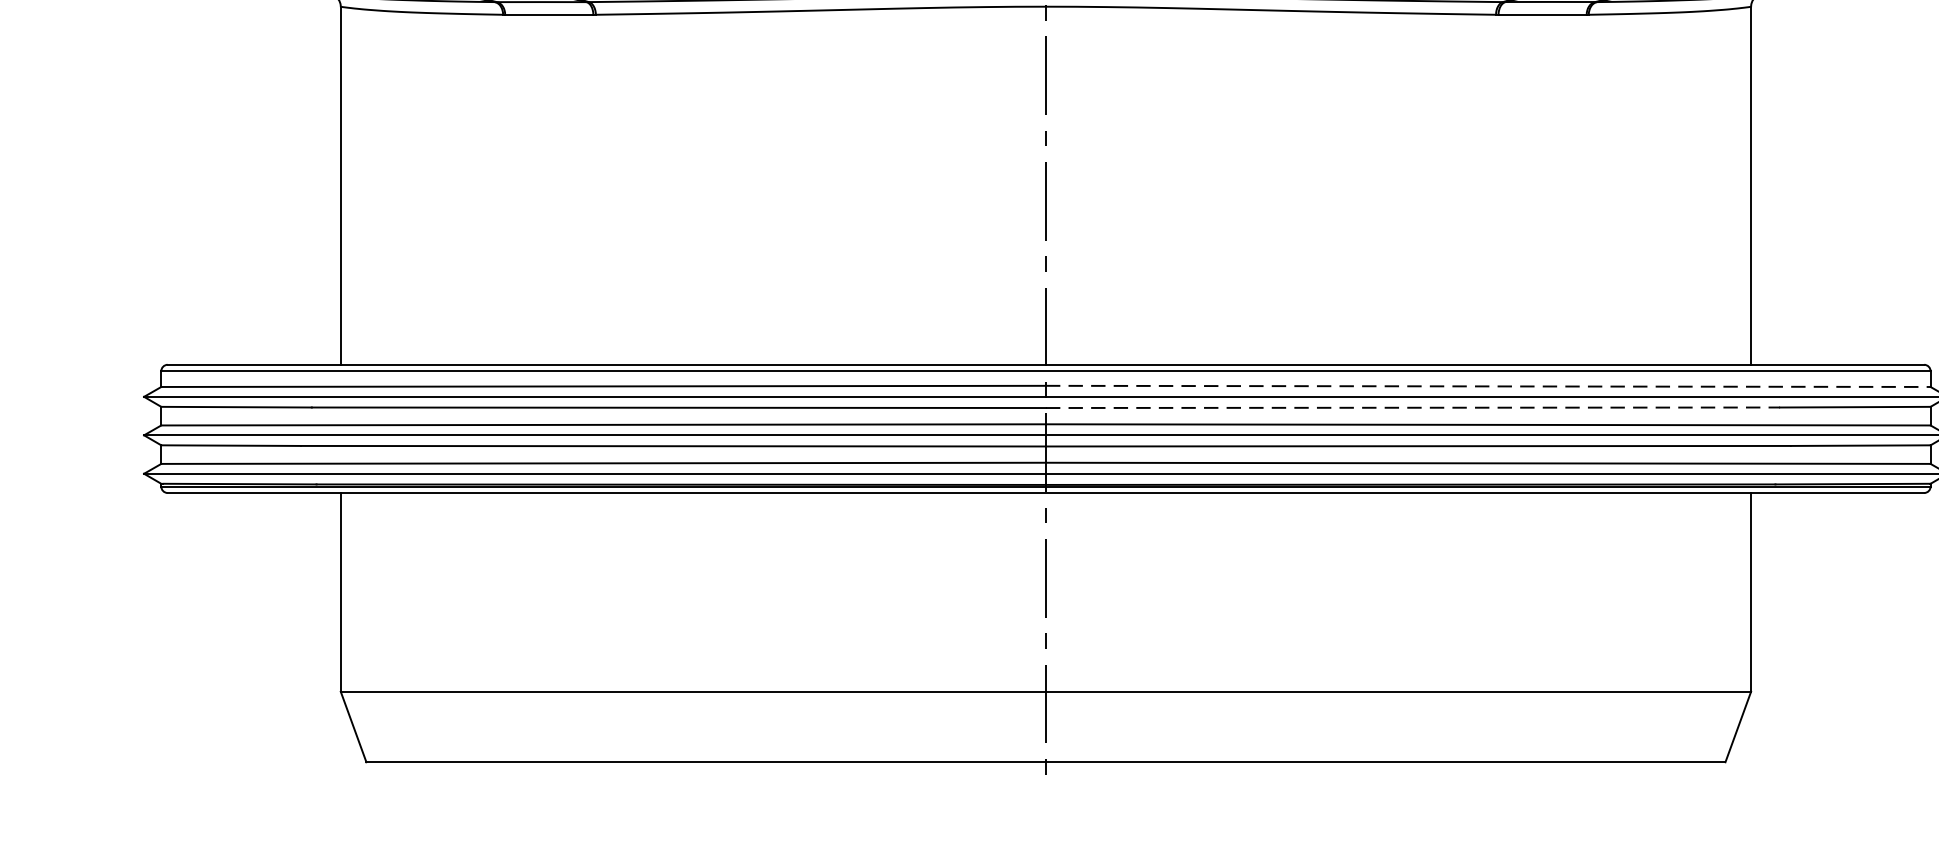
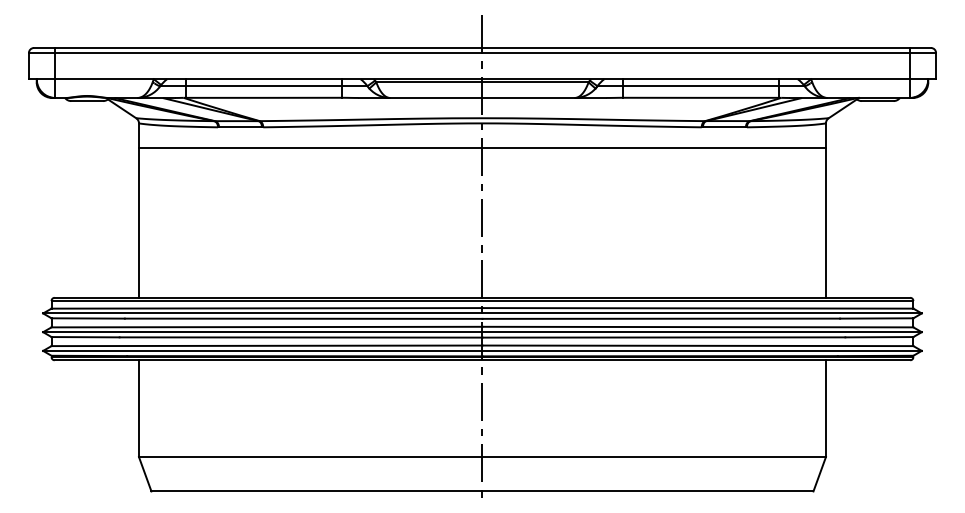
line: (1043, 56) -> (481, 147), added
line: (1489, 386) -> (698, 308), dashed -> solid
line: (1413, 407) -> (661, 318), dashed -> solid

